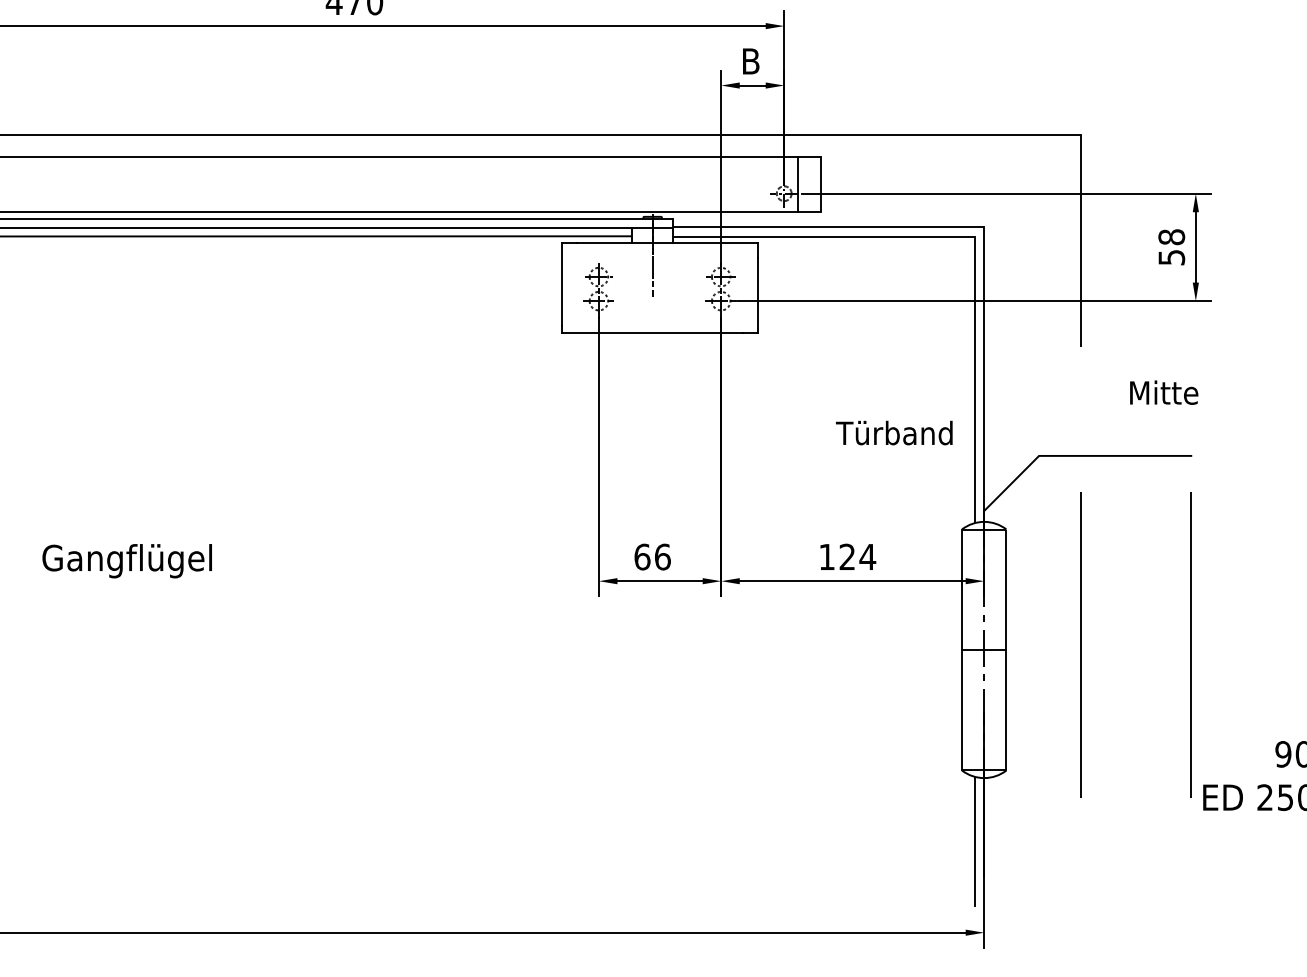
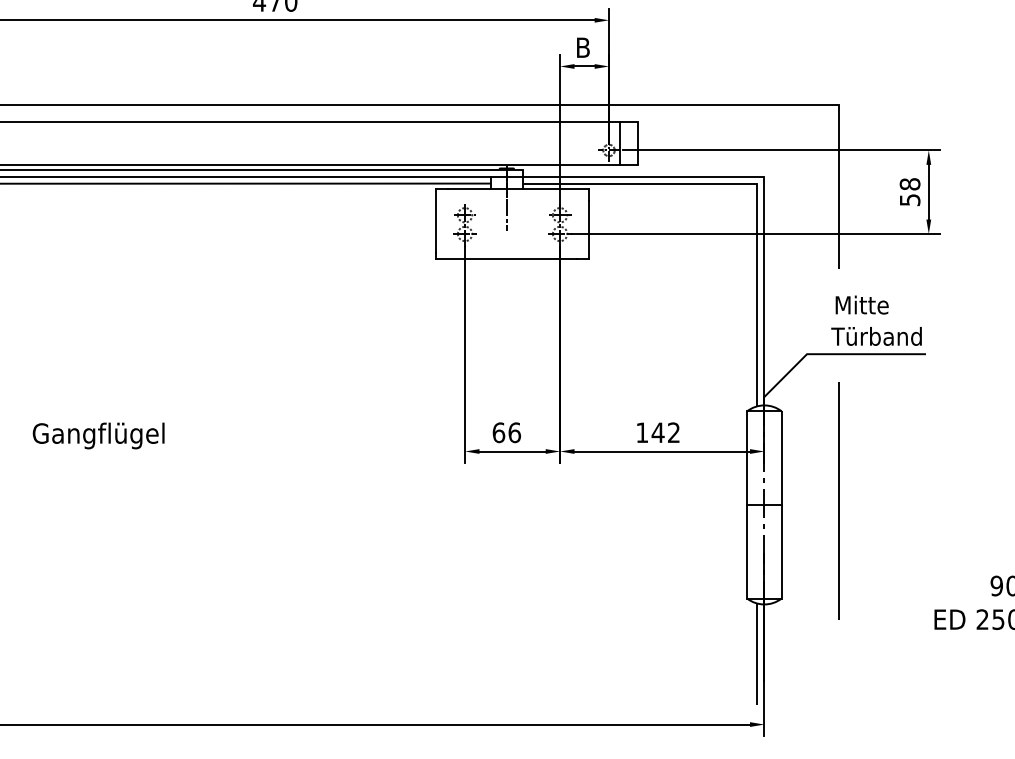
text: (1163, 391) -> (861, 304), moved
text: (894, 433) -> (876, 336), moved
text: (856, 556) -> (665, 432), 124 -> 142
line: (1190, 644) -> (924, 500), removed

